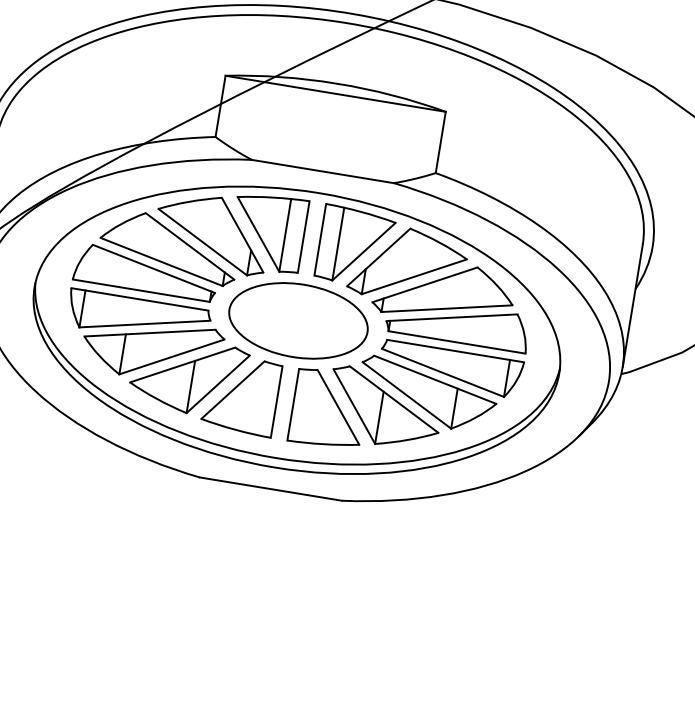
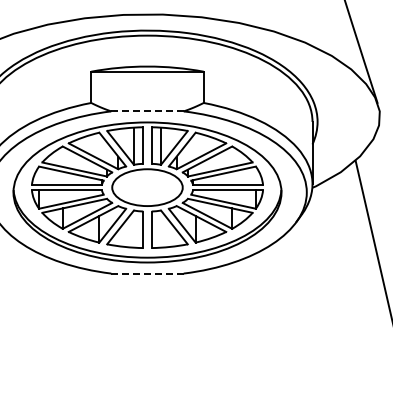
line: (322, 171) -> (147, 111), solid -> dashed
line: (270, 488) -> (147, 273), solid -> dashed

